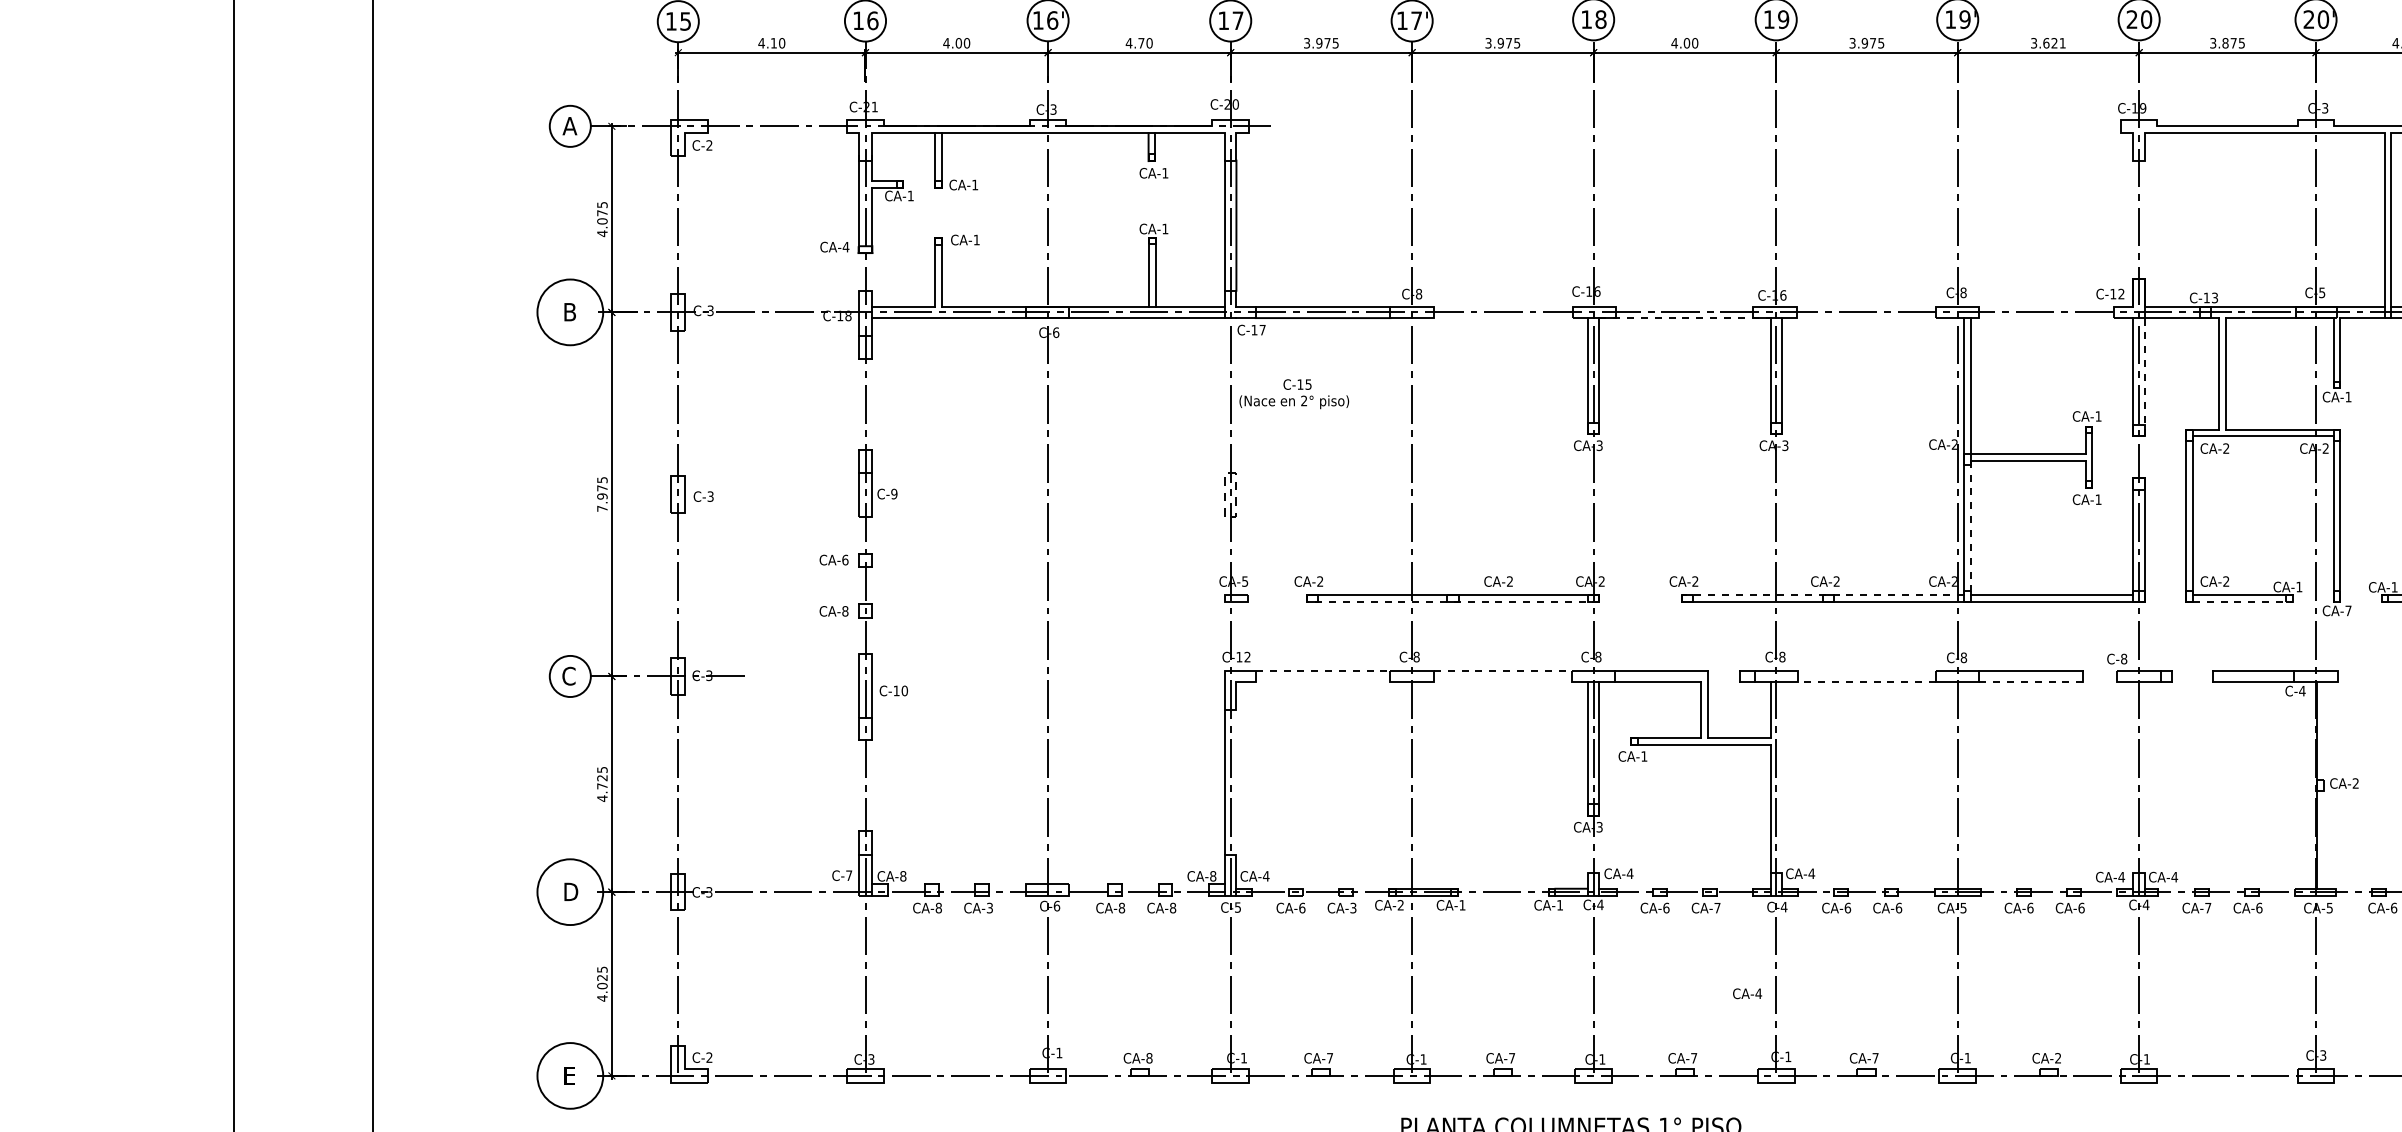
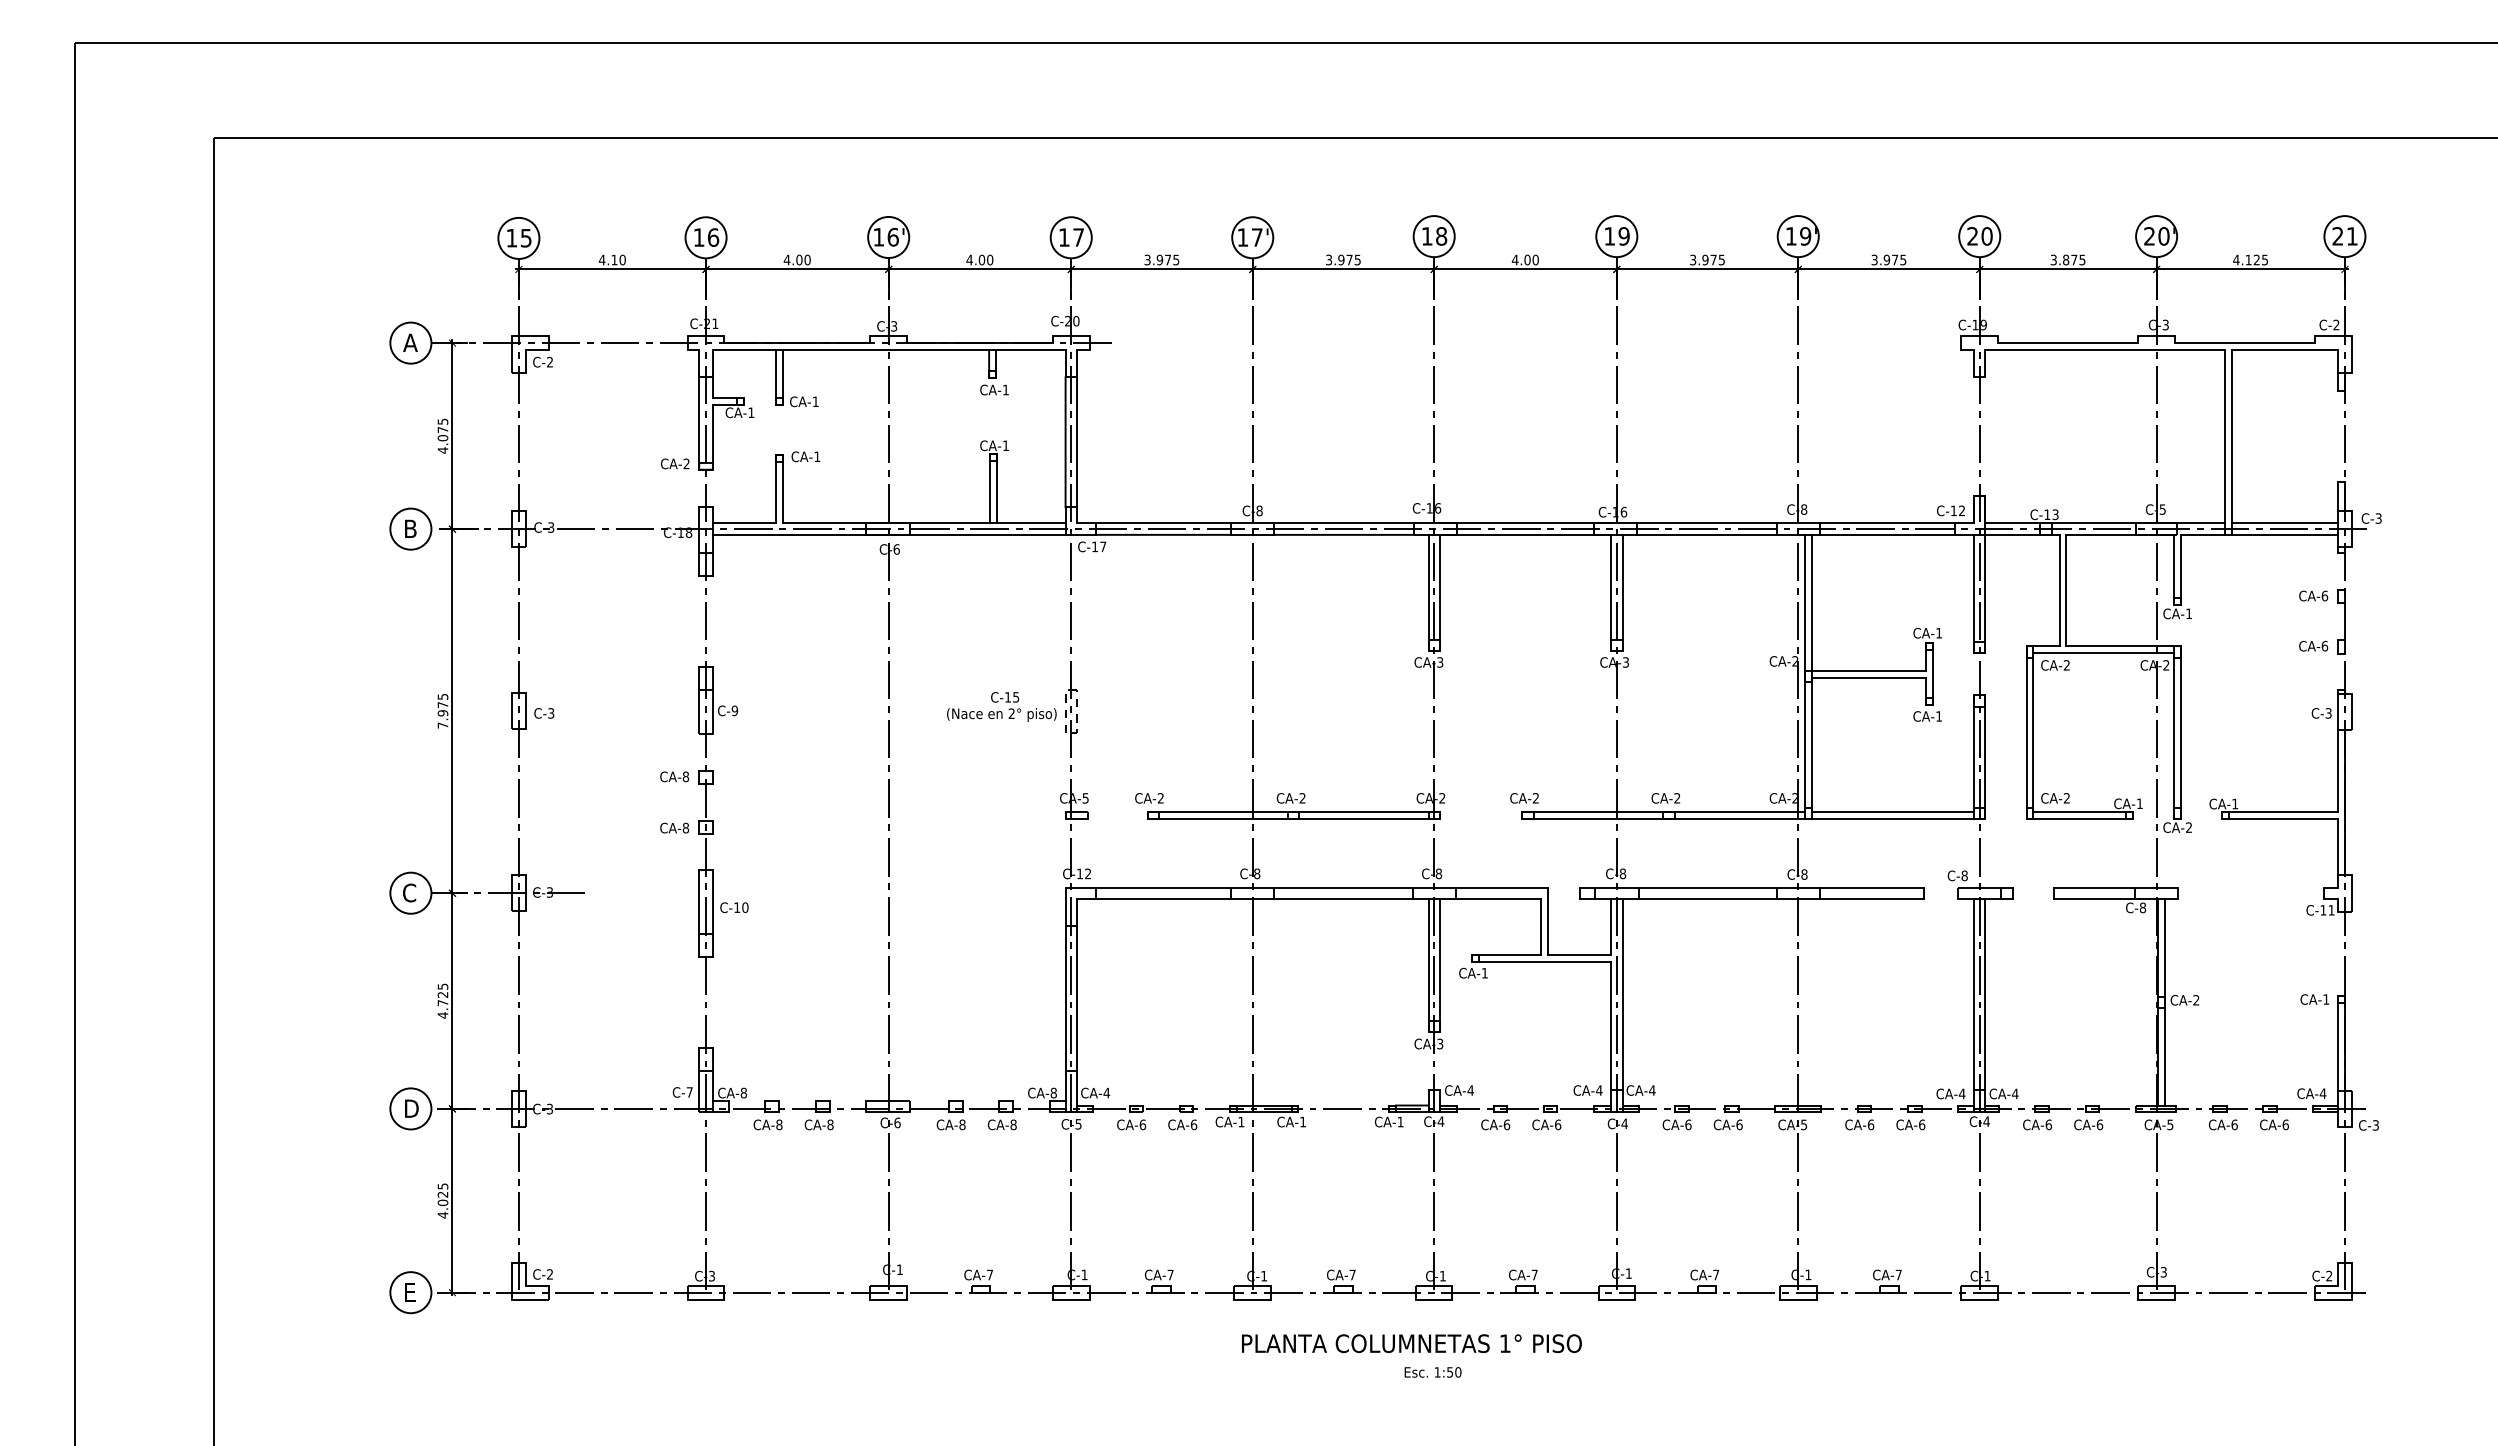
text: (1140, 42) -> (981, 259), 4.70 -> 4.00
text: (2053, 42) -> (1894, 259), 3.621 -> 3.975
text: (845, 246) -> (686, 463), CA-4 -> CA-2
line: (1502, 306) -> (1343, 523), added
line: (1684, 306) -> (1525, 523), added
line: (1865, 306) -> (1706, 523), added
line: (2047, 306) -> (1888, 523), added
circle: (569, 311) -> (410, 528), size x0.62
line: (1502, 317) -> (1343, 534), added
line: (1684, 317) -> (1525, 534), dashed -> solid
line: (1865, 317) -> (1706, 534), added
line: (2047, 317) -> (1888, 534), added
line: (2144, 376) -> (1985, 593), dashed -> solid
text: (1293, 393) -> (1001, 706), moved
line: (1970, 528) -> (1811, 745), dashed -> solid
text: (844, 559) -> (685, 776), CA-6 -> CA-8
text: (1497, 581) -> (1290, 798), moved
line: (1821, 595) -> (1662, 812), dashed -> solid
line: (1452, 602) -> (1293, 819), dashed -> solid
line: (2242, 602) -> (2083, 819), dashed -> solid
text: (2347, 610) -> (2188, 827), CA-7 -> CA-2
line: (1323, 670) -> (1164, 887), dashed -> solid
line: (1502, 670) -> (1343, 887), dashed -> solid
line: (1866, 670) -> (1707, 887), added
line: (1322, 681) -> (1163, 898), added
line: (1502, 681) -> (1343, 898), added
line: (1866, 681) -> (1707, 898), dashed -> solid
line: (2030, 681) -> (1871, 898), dashed -> solid
text: (2301, 690) -> (2142, 907), C-4 -> C-8
line: (1781, 776) -> (1622, 993), added
line: (2133, 776) -> (1974, 993), added
line: (2144, 776) -> (1985, 993), added
line: (1235, 781) -> (1076, 998), added
line: (2323, 784) -> (2164, 1001), added
circle: (569, 891) -> (410, 1108), size x0.62
text: (1400, 904) -> (1241, 1121), CA-2 -> CA-1
text: (989, 907) -> (830, 1124), CA-3 -> CA-8
text: (1352, 907) -> (1193, 1124), CA-3 -> CA-6
text: (1717, 907) -> (1558, 1124), CA-7 -> CA-6
text: (2207, 907) -> (2048, 1124), CA-7 -> CA-6
text: (1746, 993) -> (1587, 1090), moved
text: (1148, 1057) -> (989, 1274), CA-8 -> CA-7
text: (2057, 1057) -> (1898, 1274), CA-2 -> CA-7
circle: (569, 1075) -> (410, 1292), size x0.62

